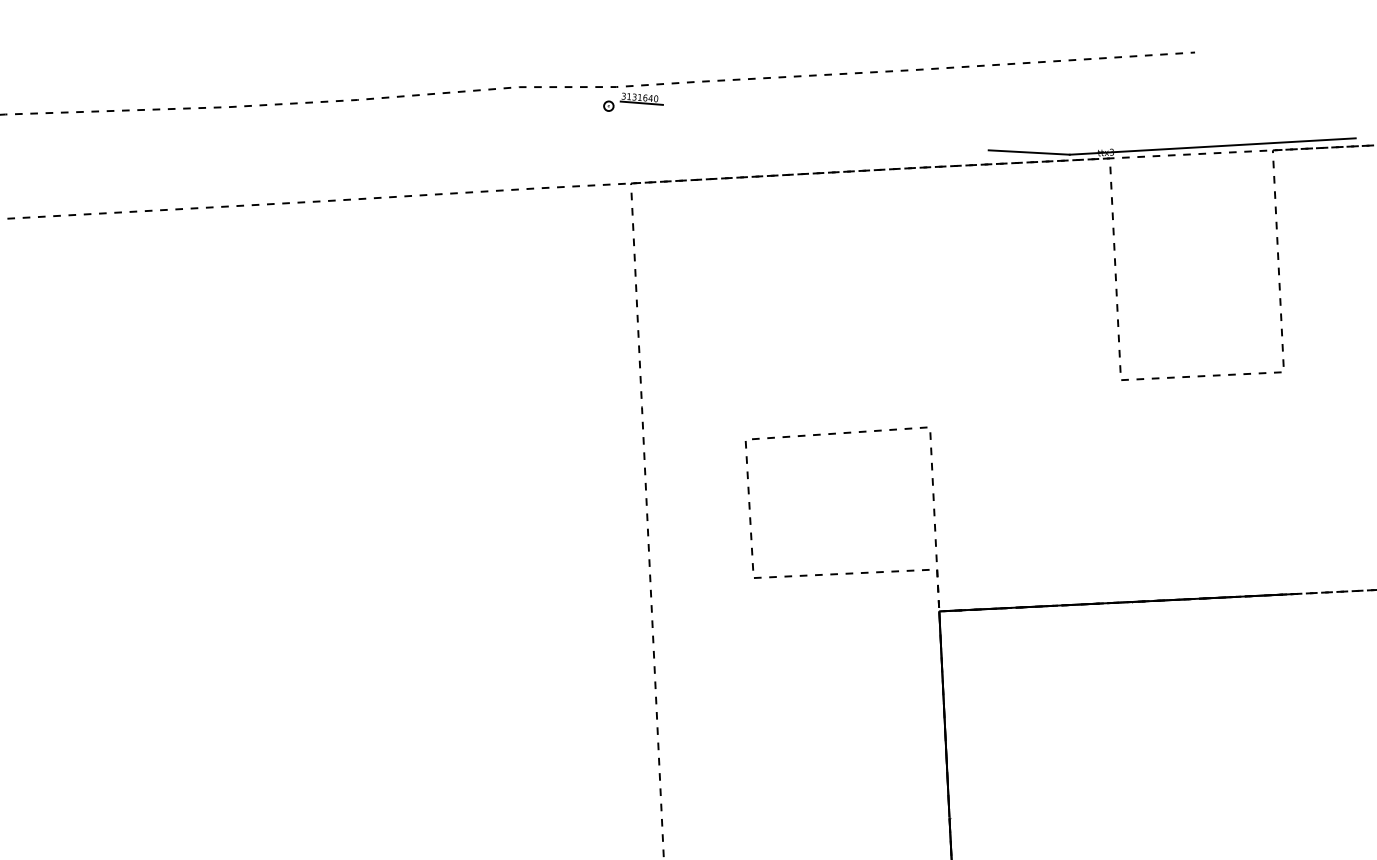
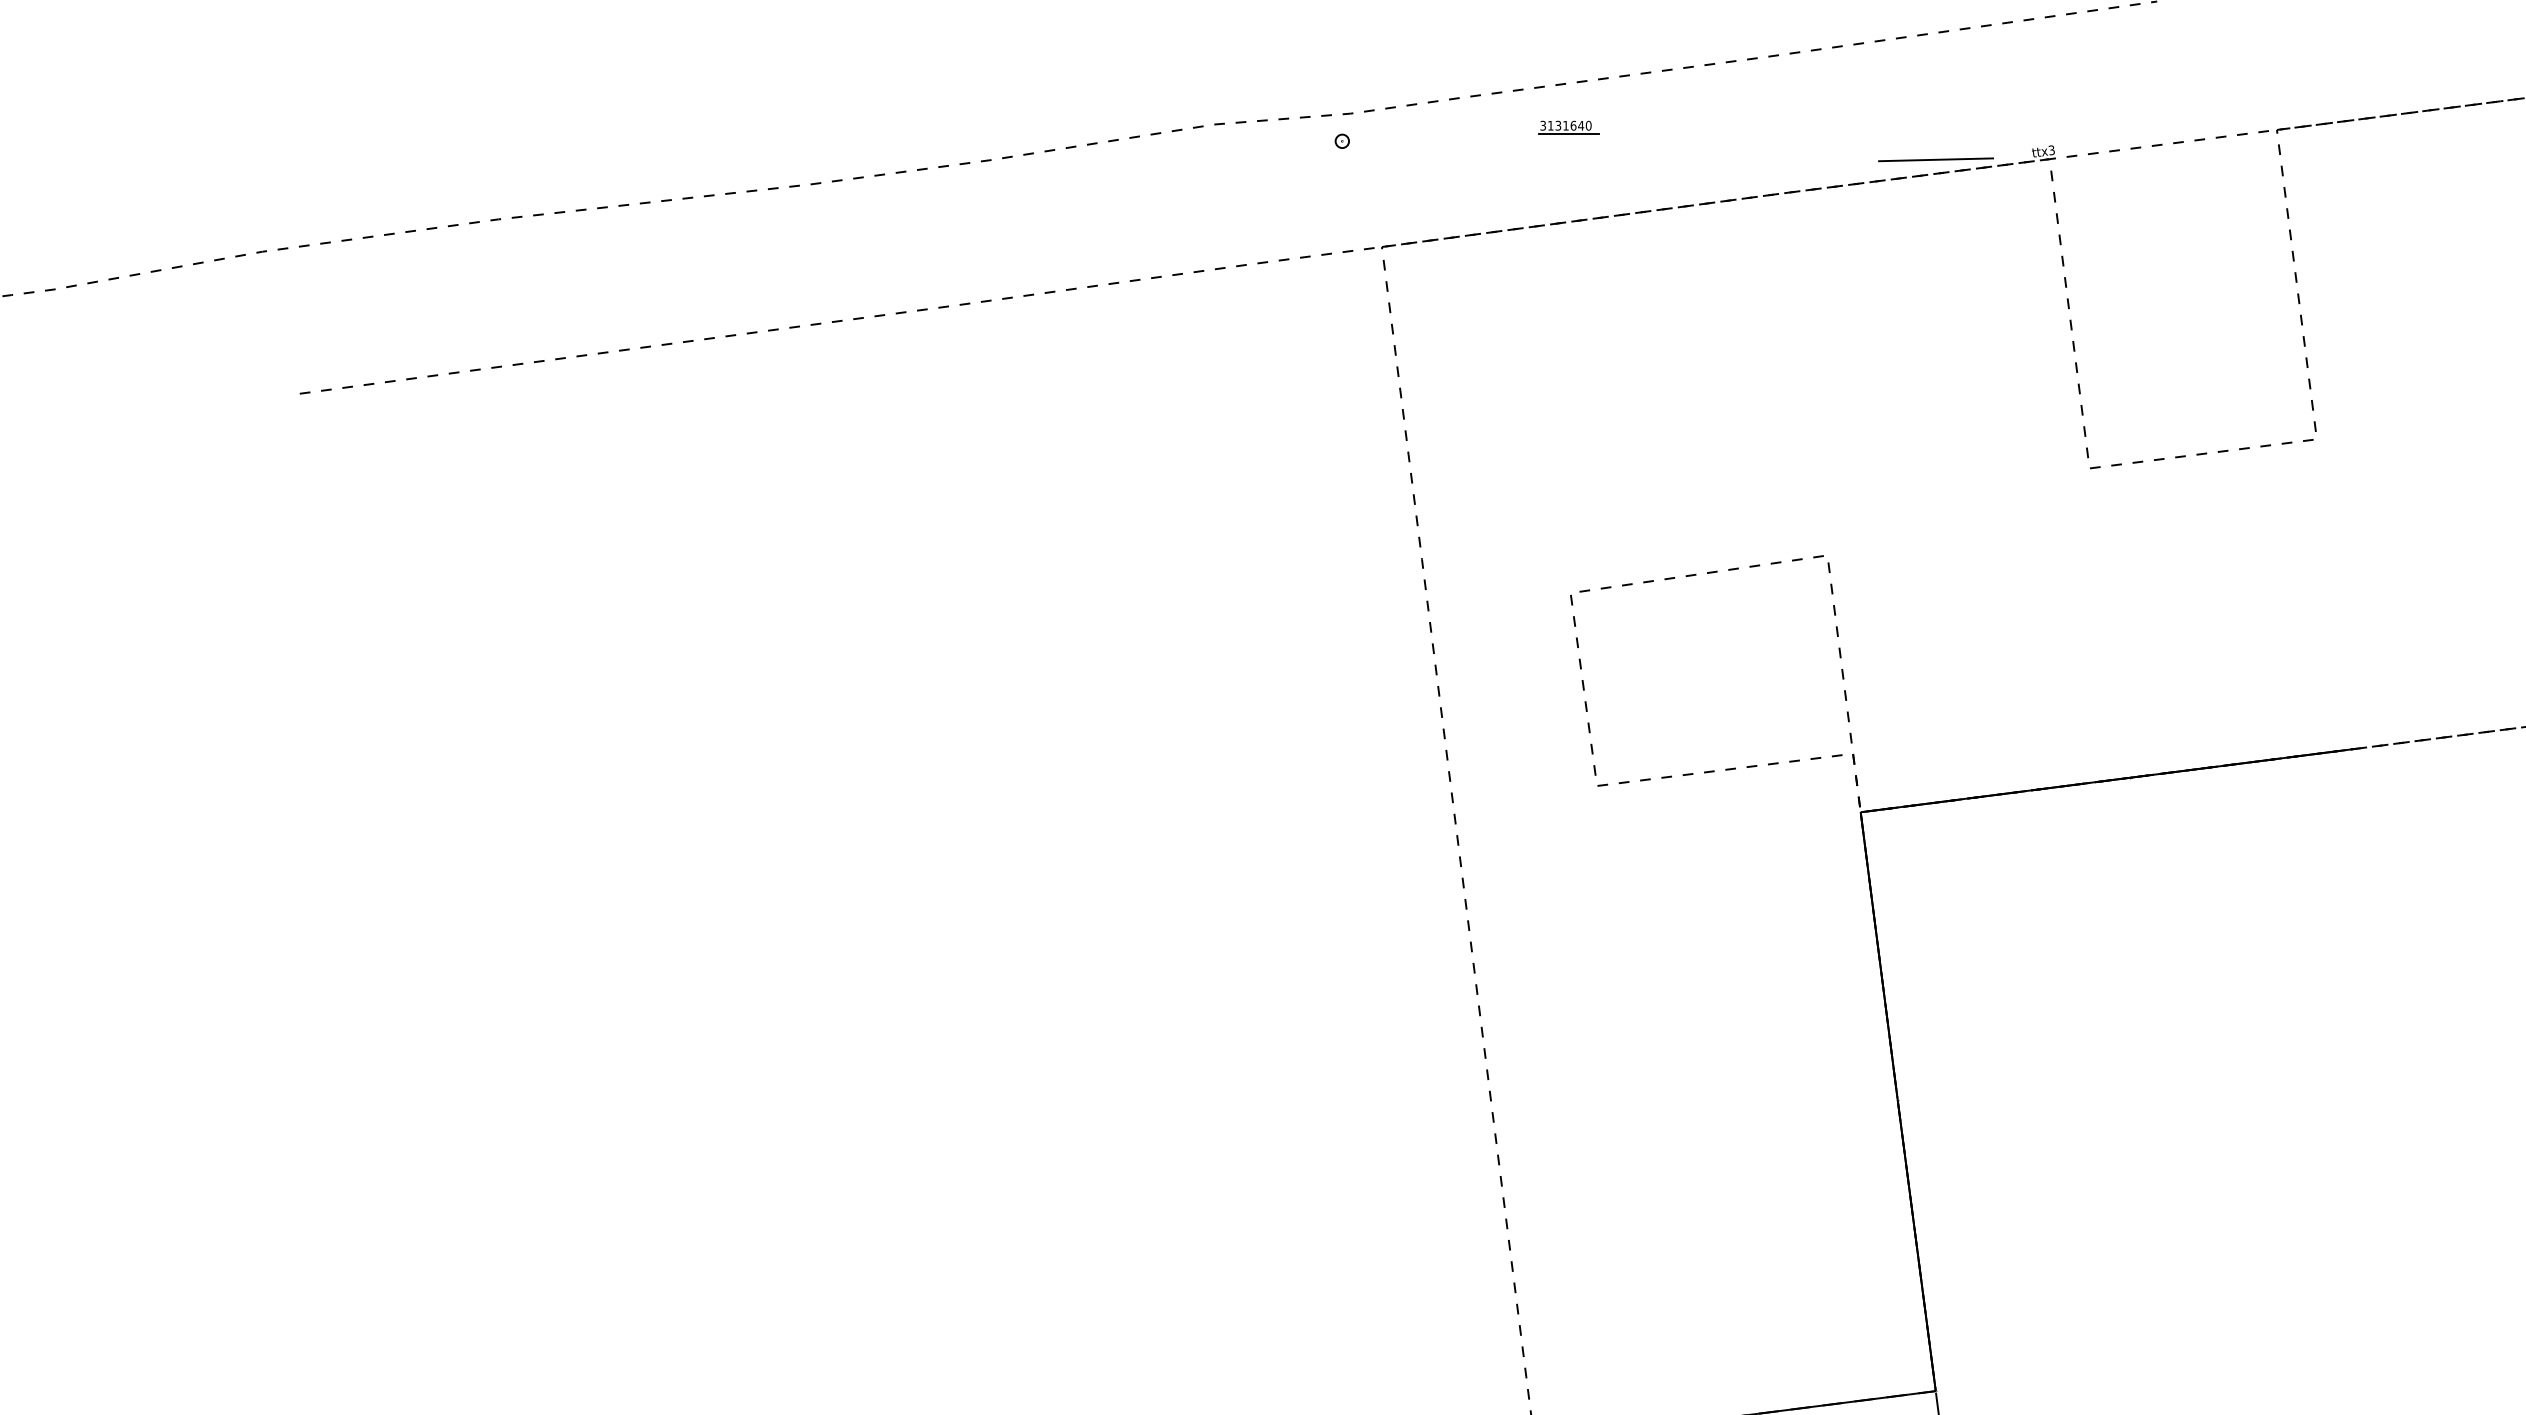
part: (641, 98) -> (1568, 127), moved
line: (1212, 146) -> (2192, 130), removed

